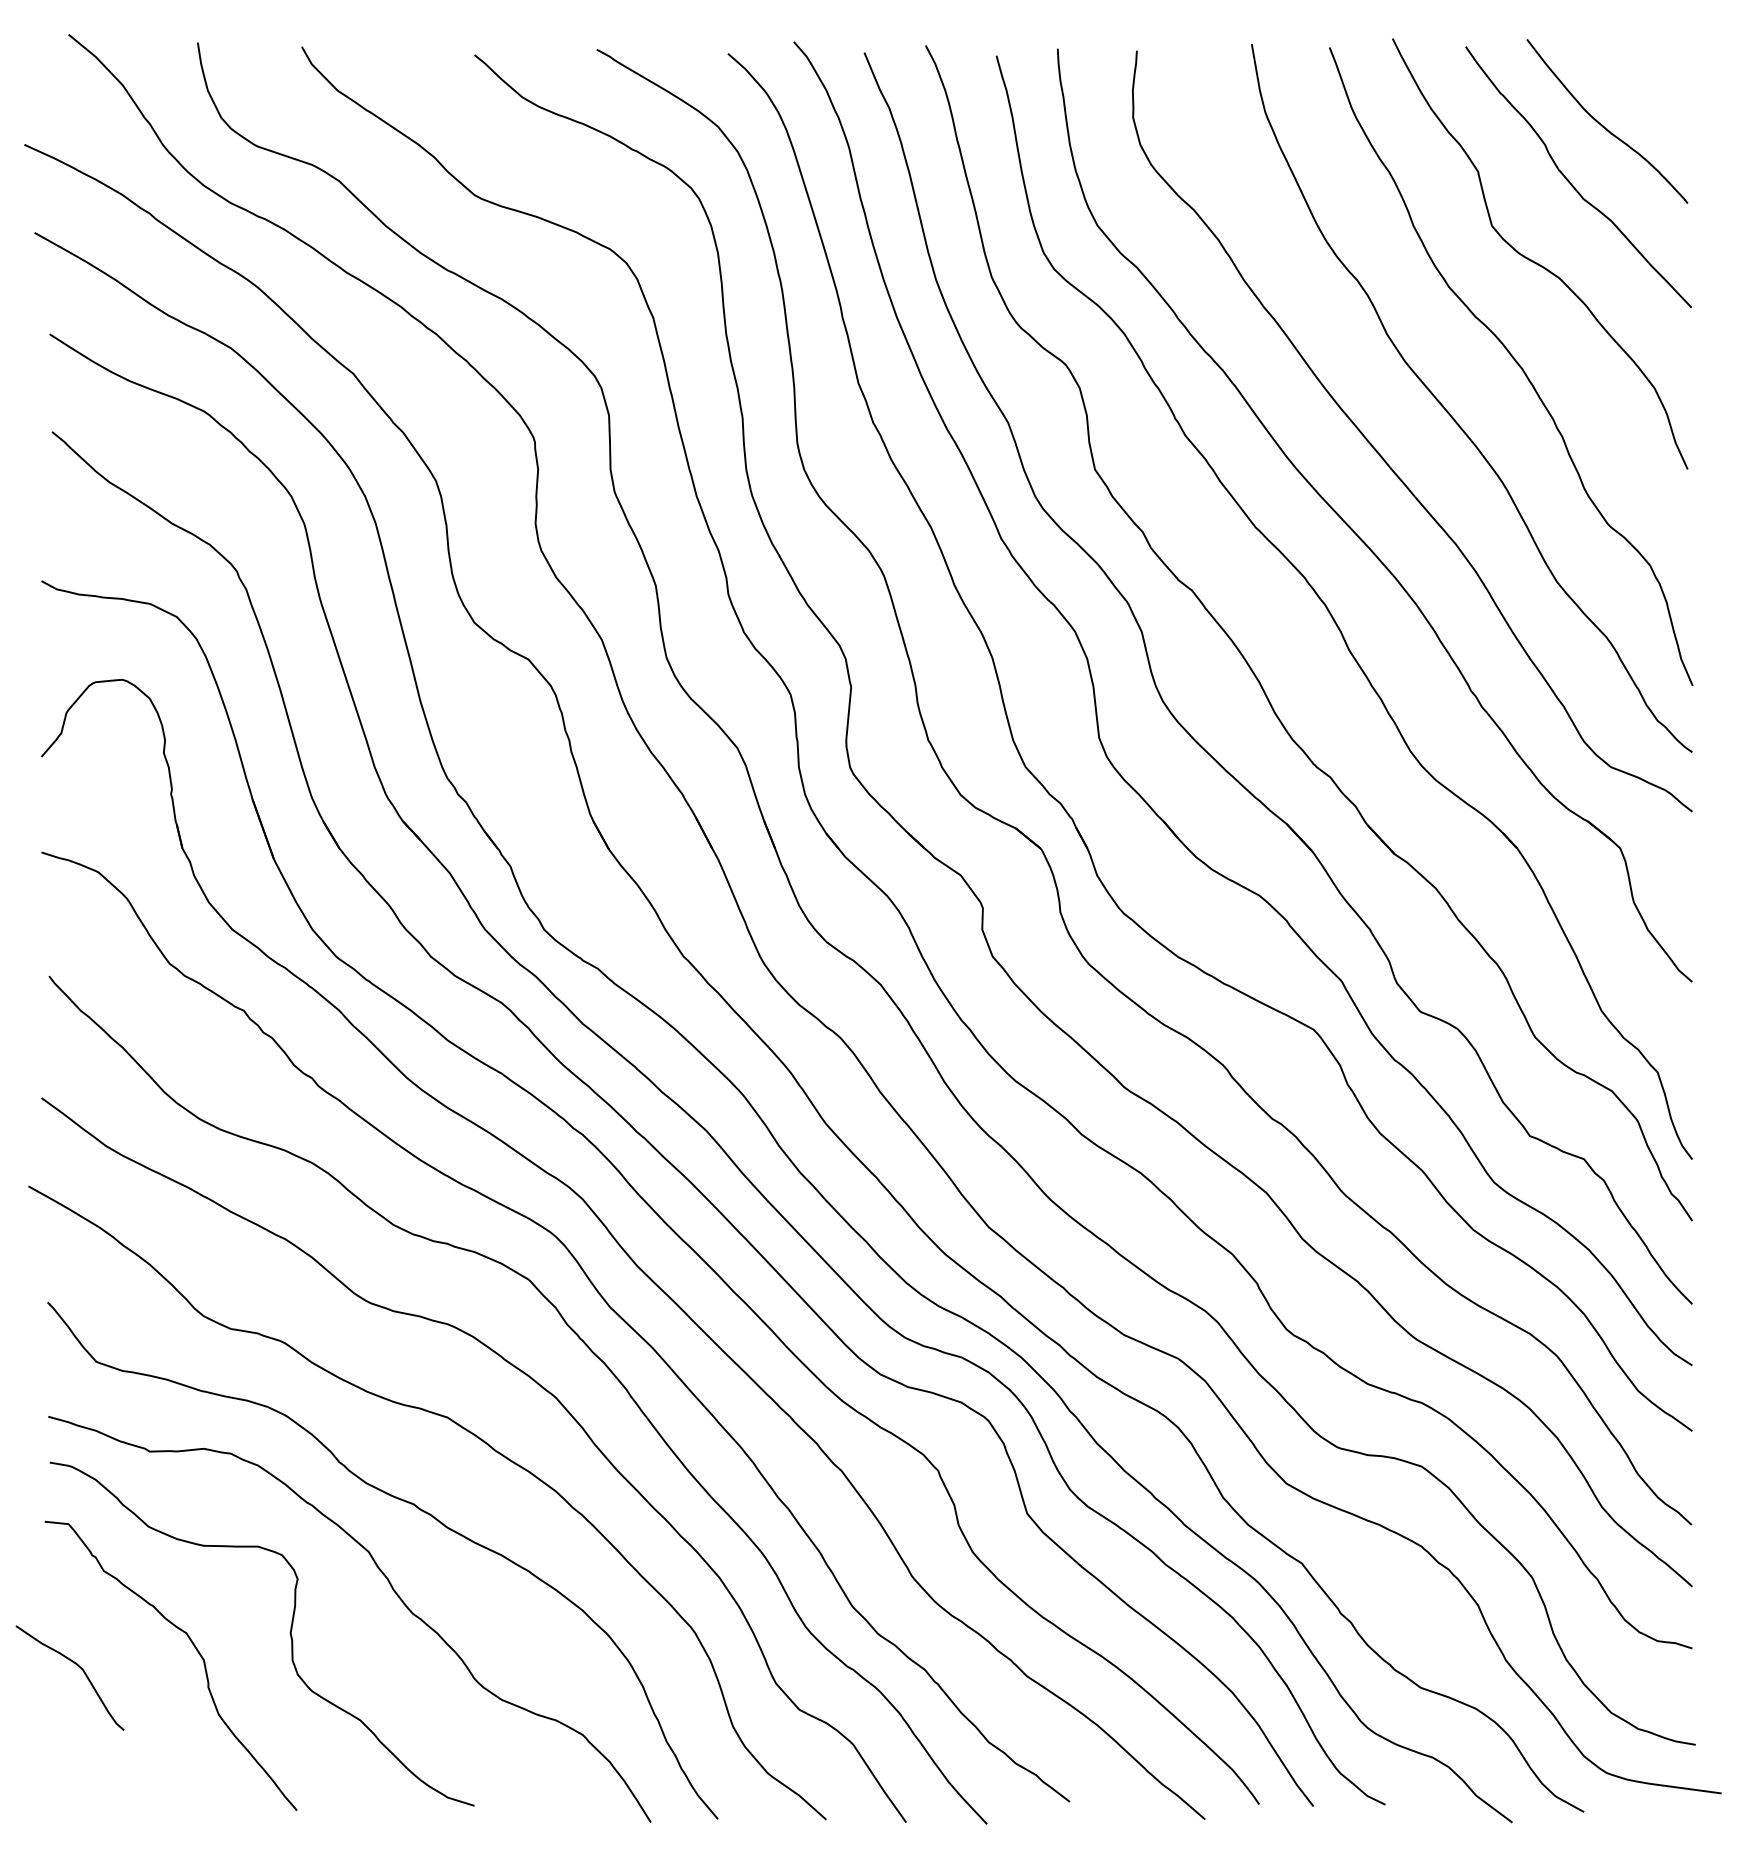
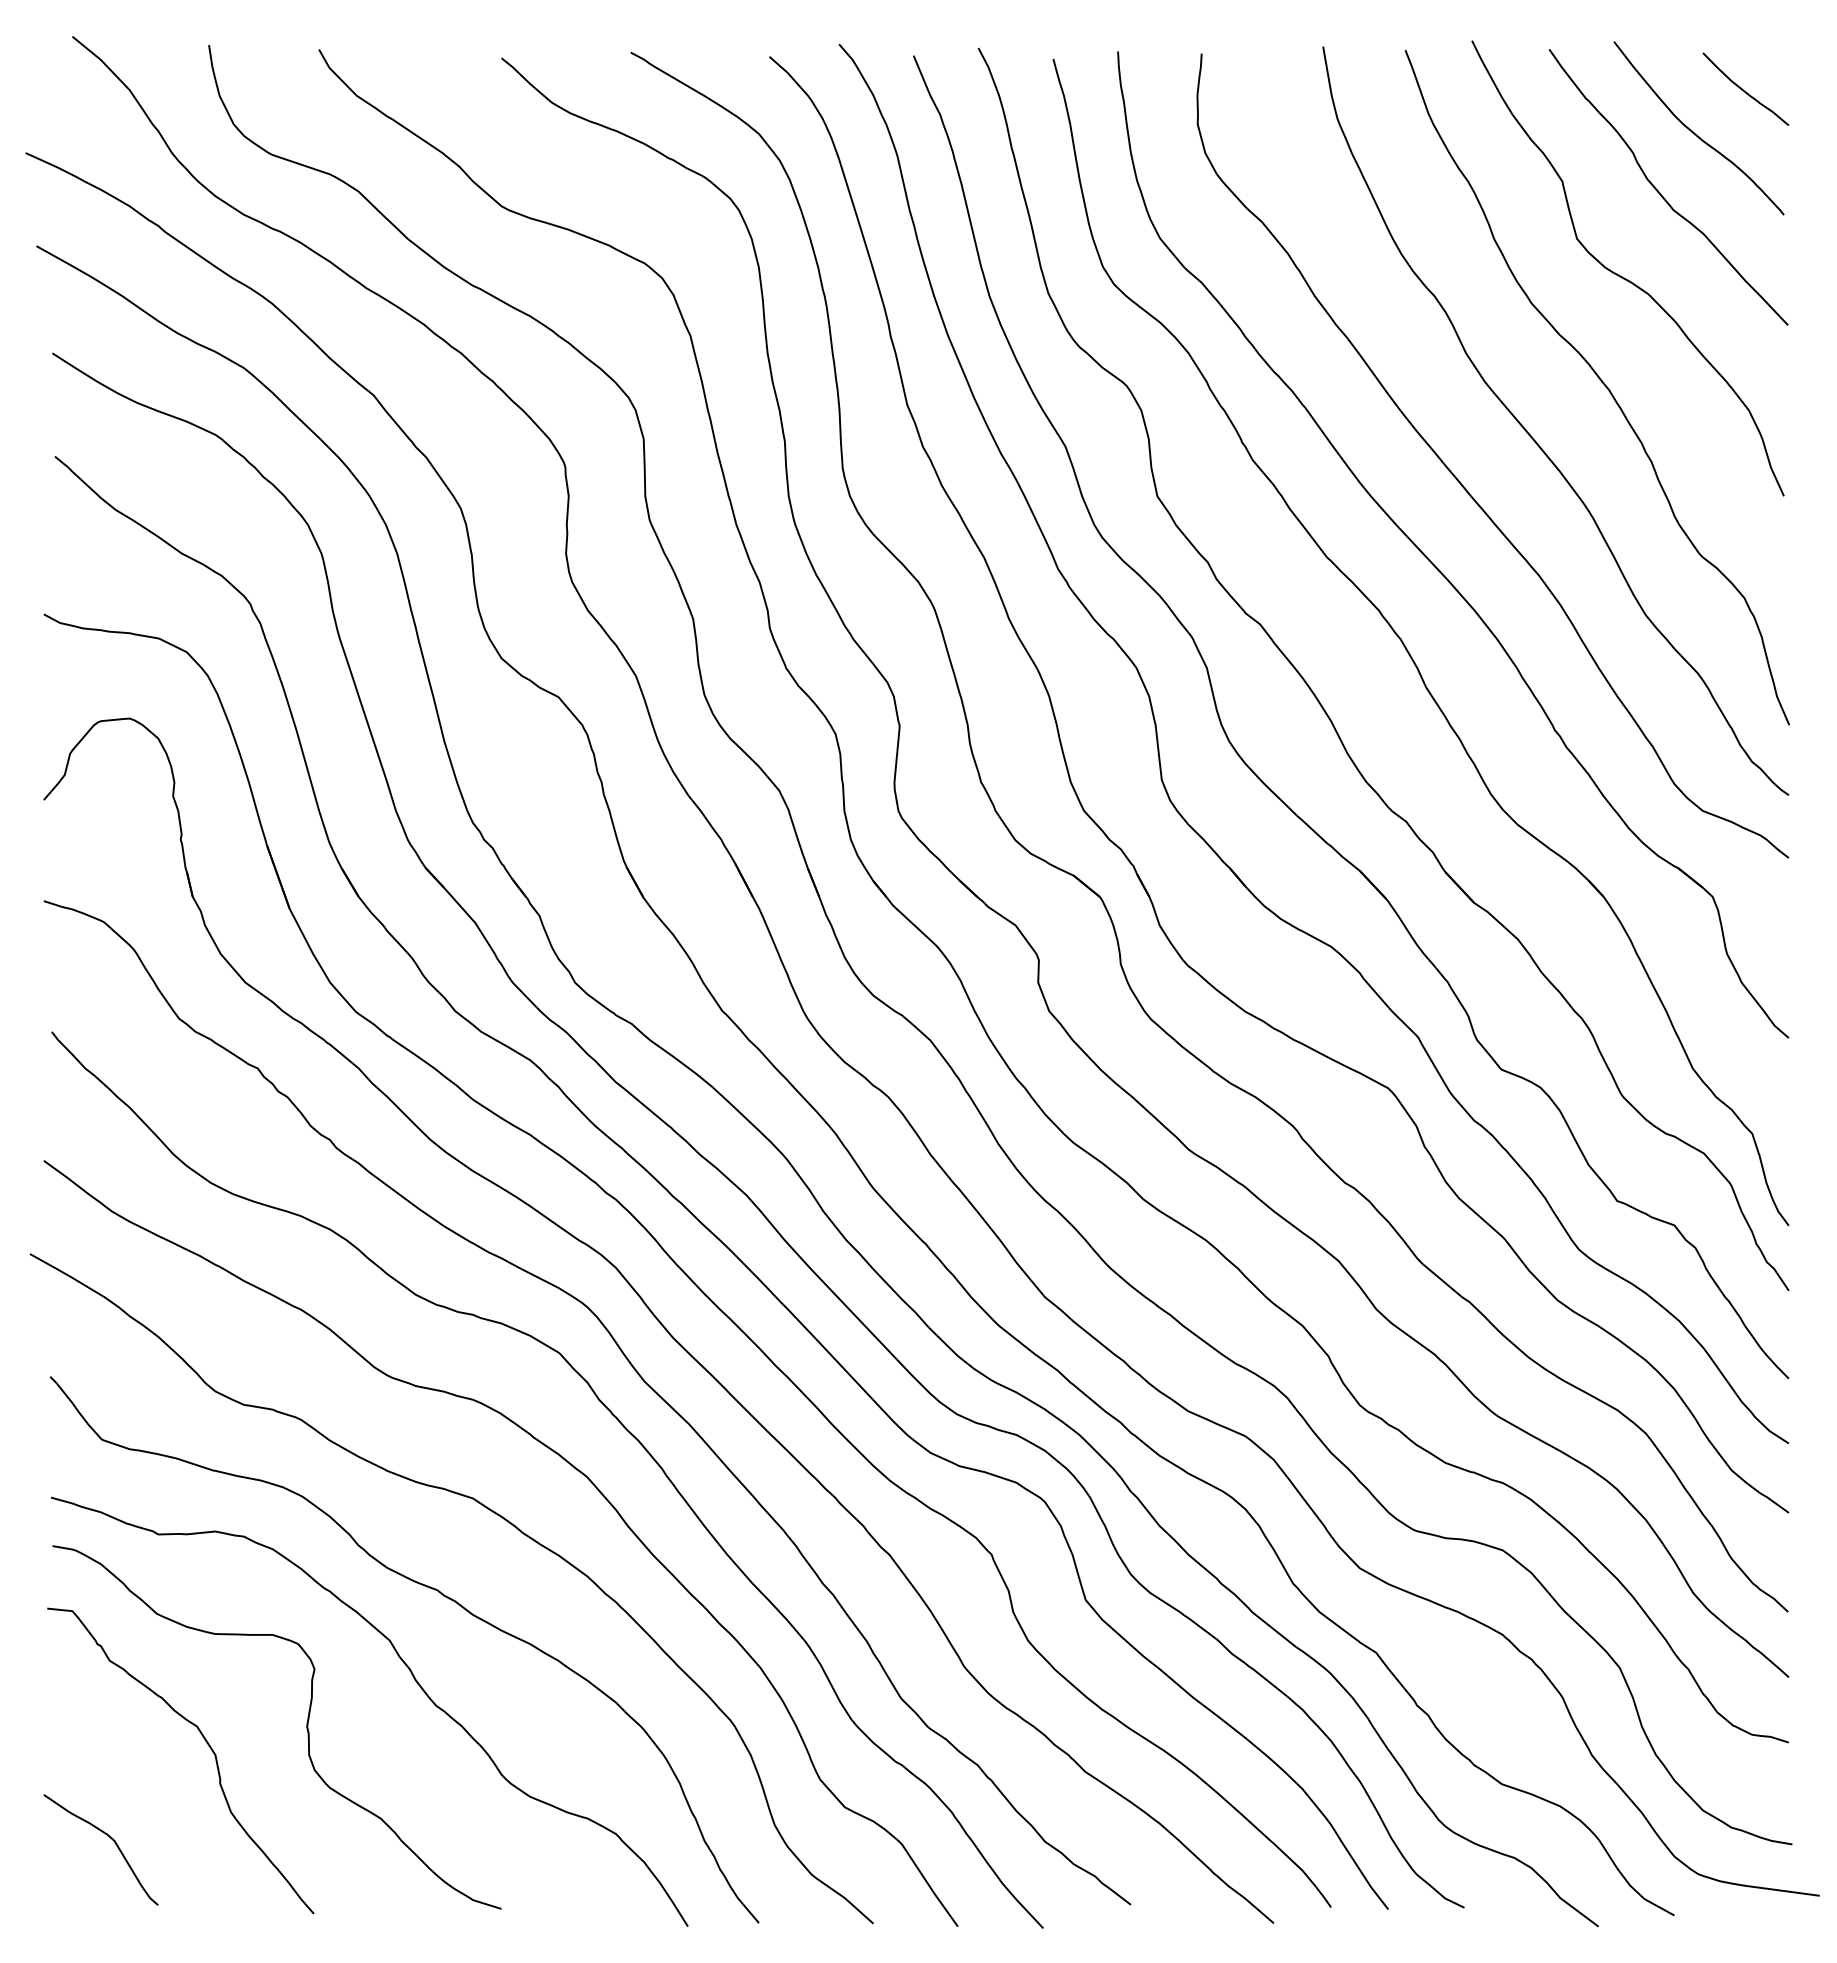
curve: (1649, 84) -> (1743, 89), added
curve: (79, 1667) -> (110, 1838), moved

